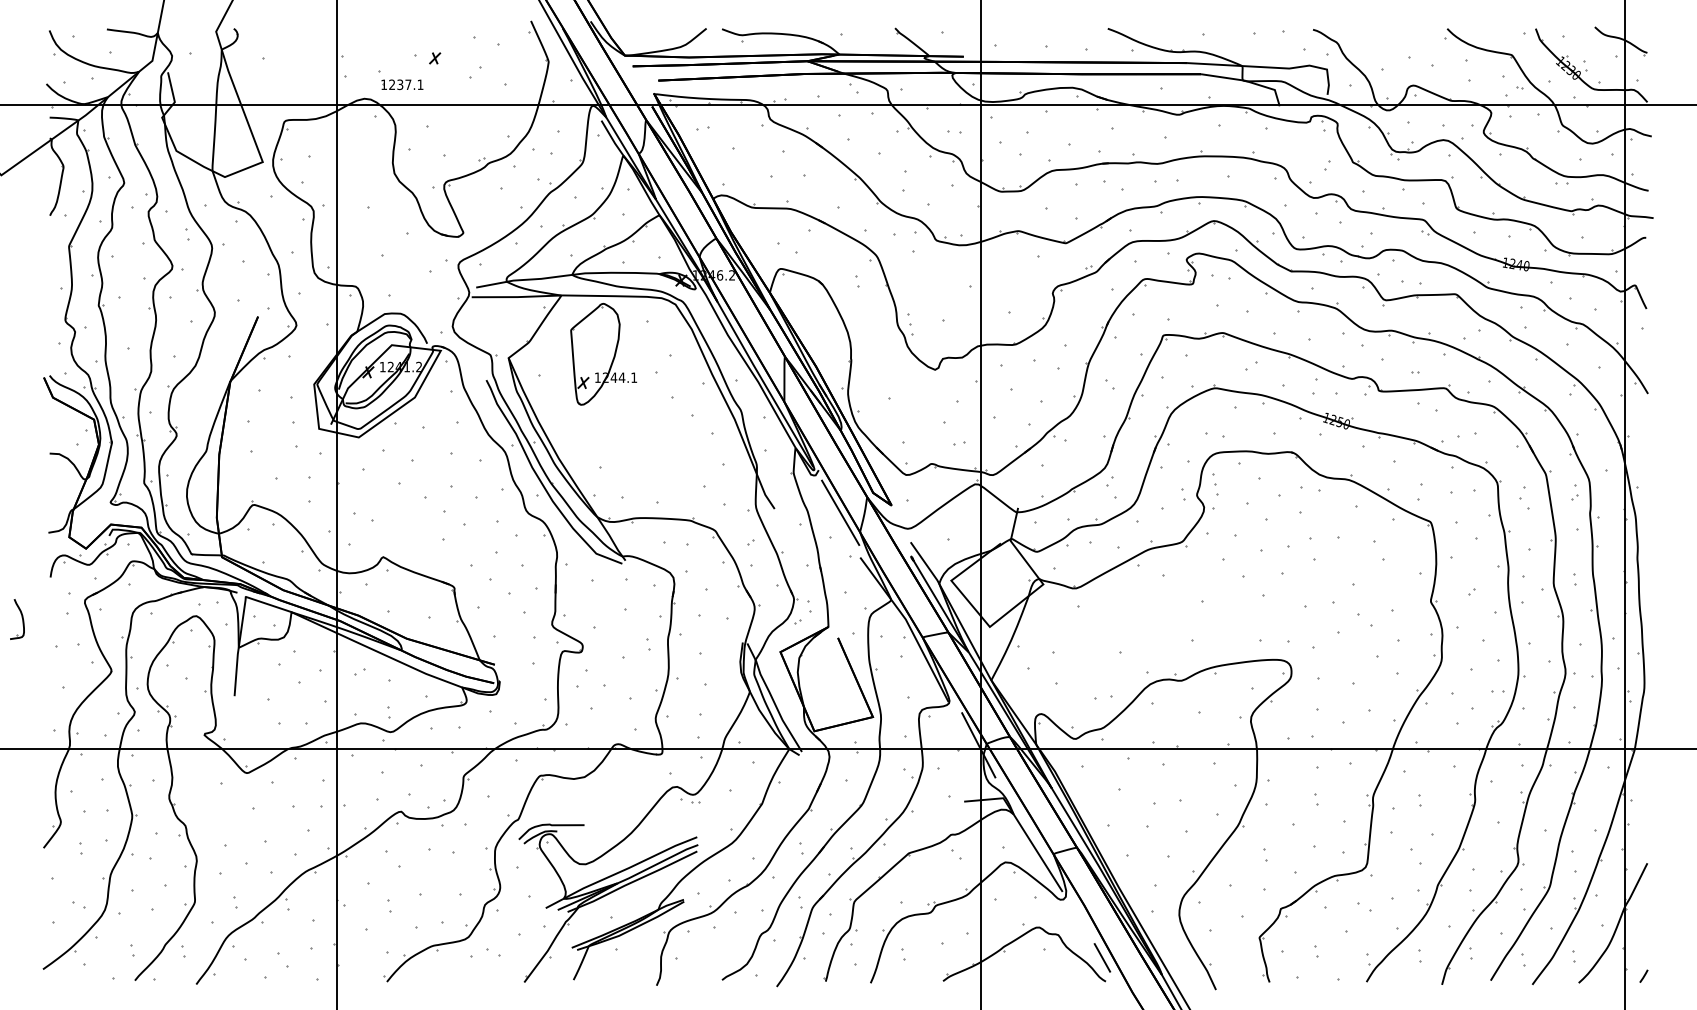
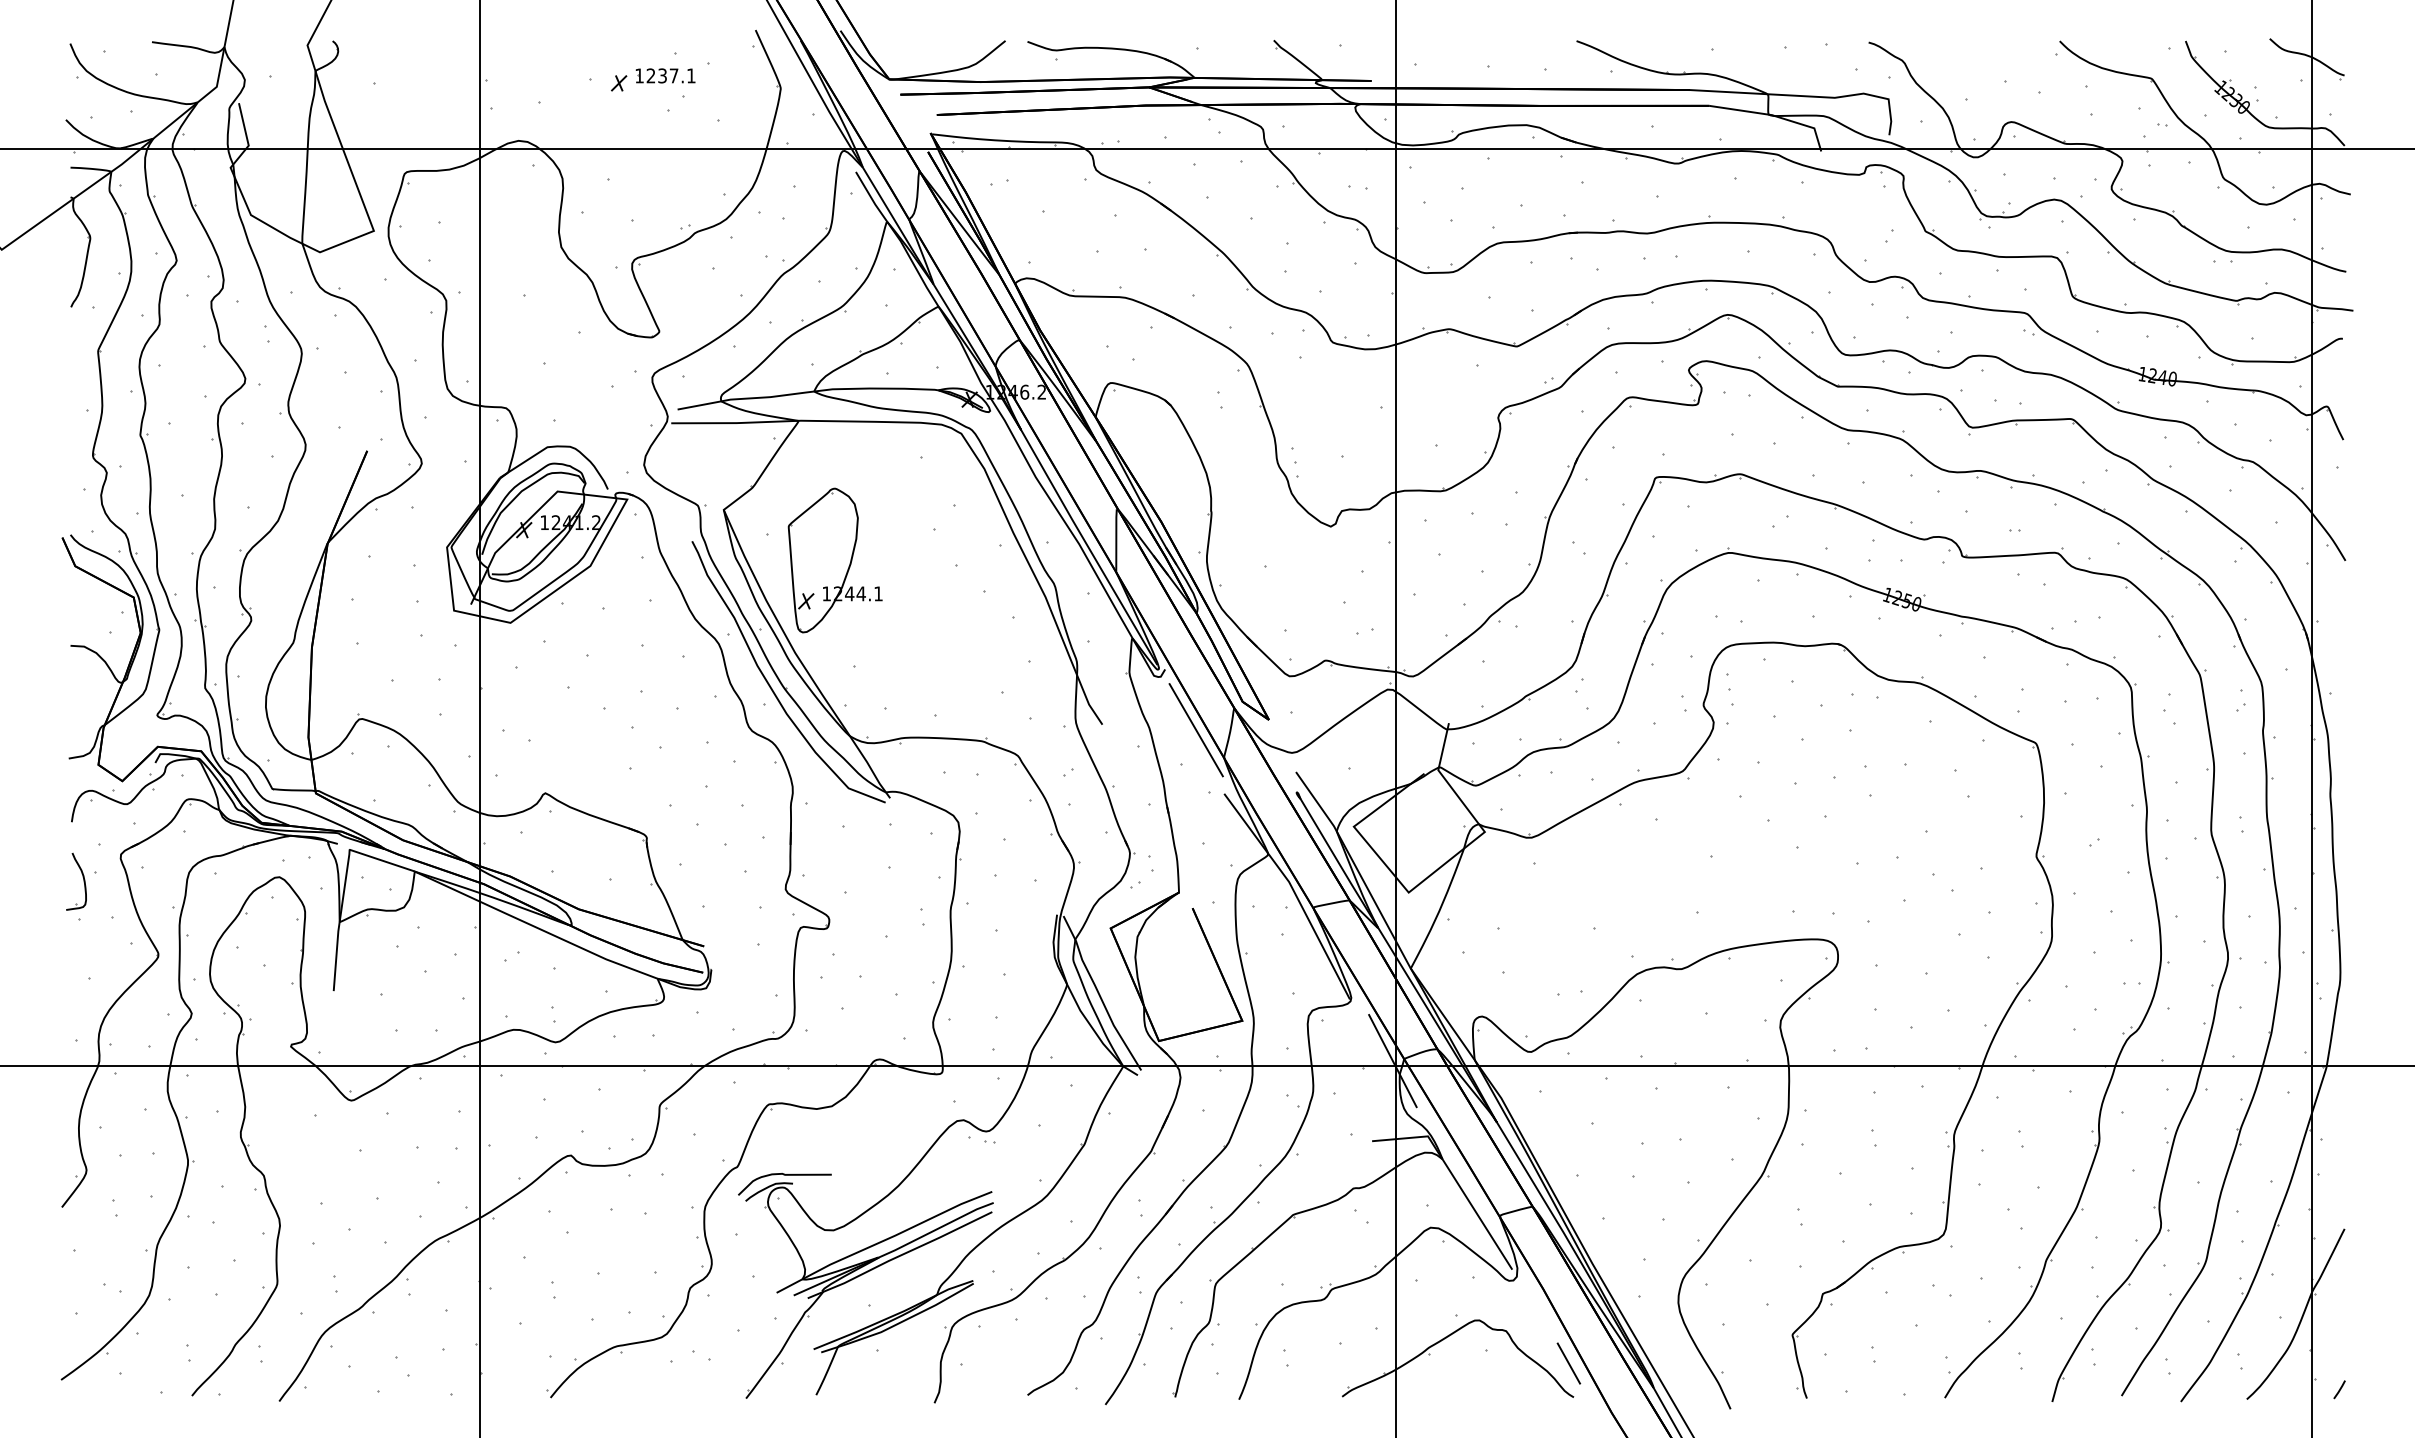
part: (402, 84) -> (665, 75), moved
part: (603, 354) -> (834, 560), moved
part: (22, 619) -> (83, 881), moved

